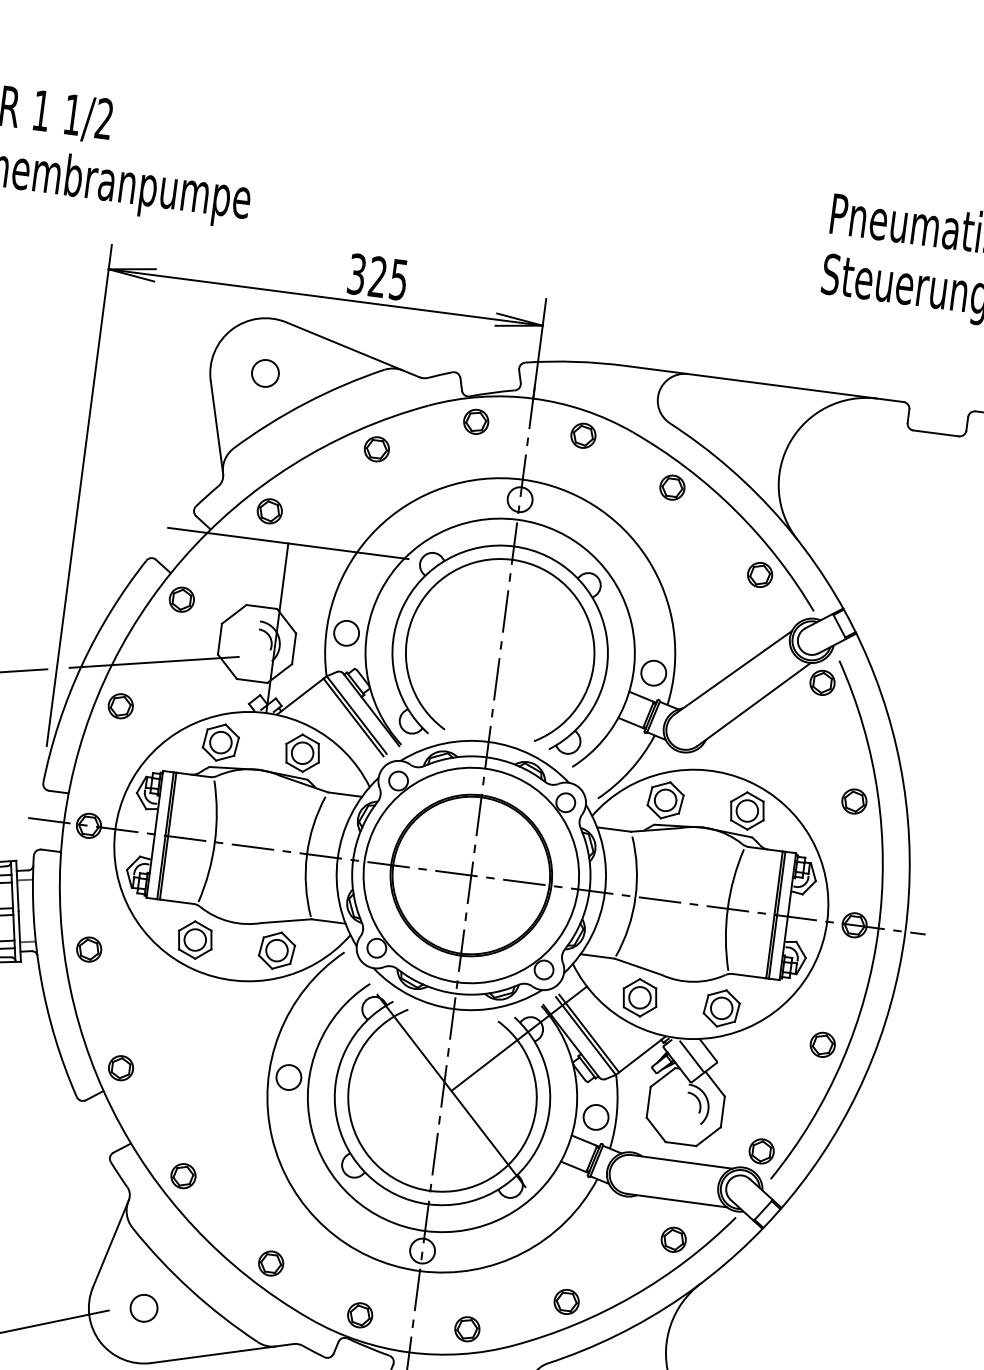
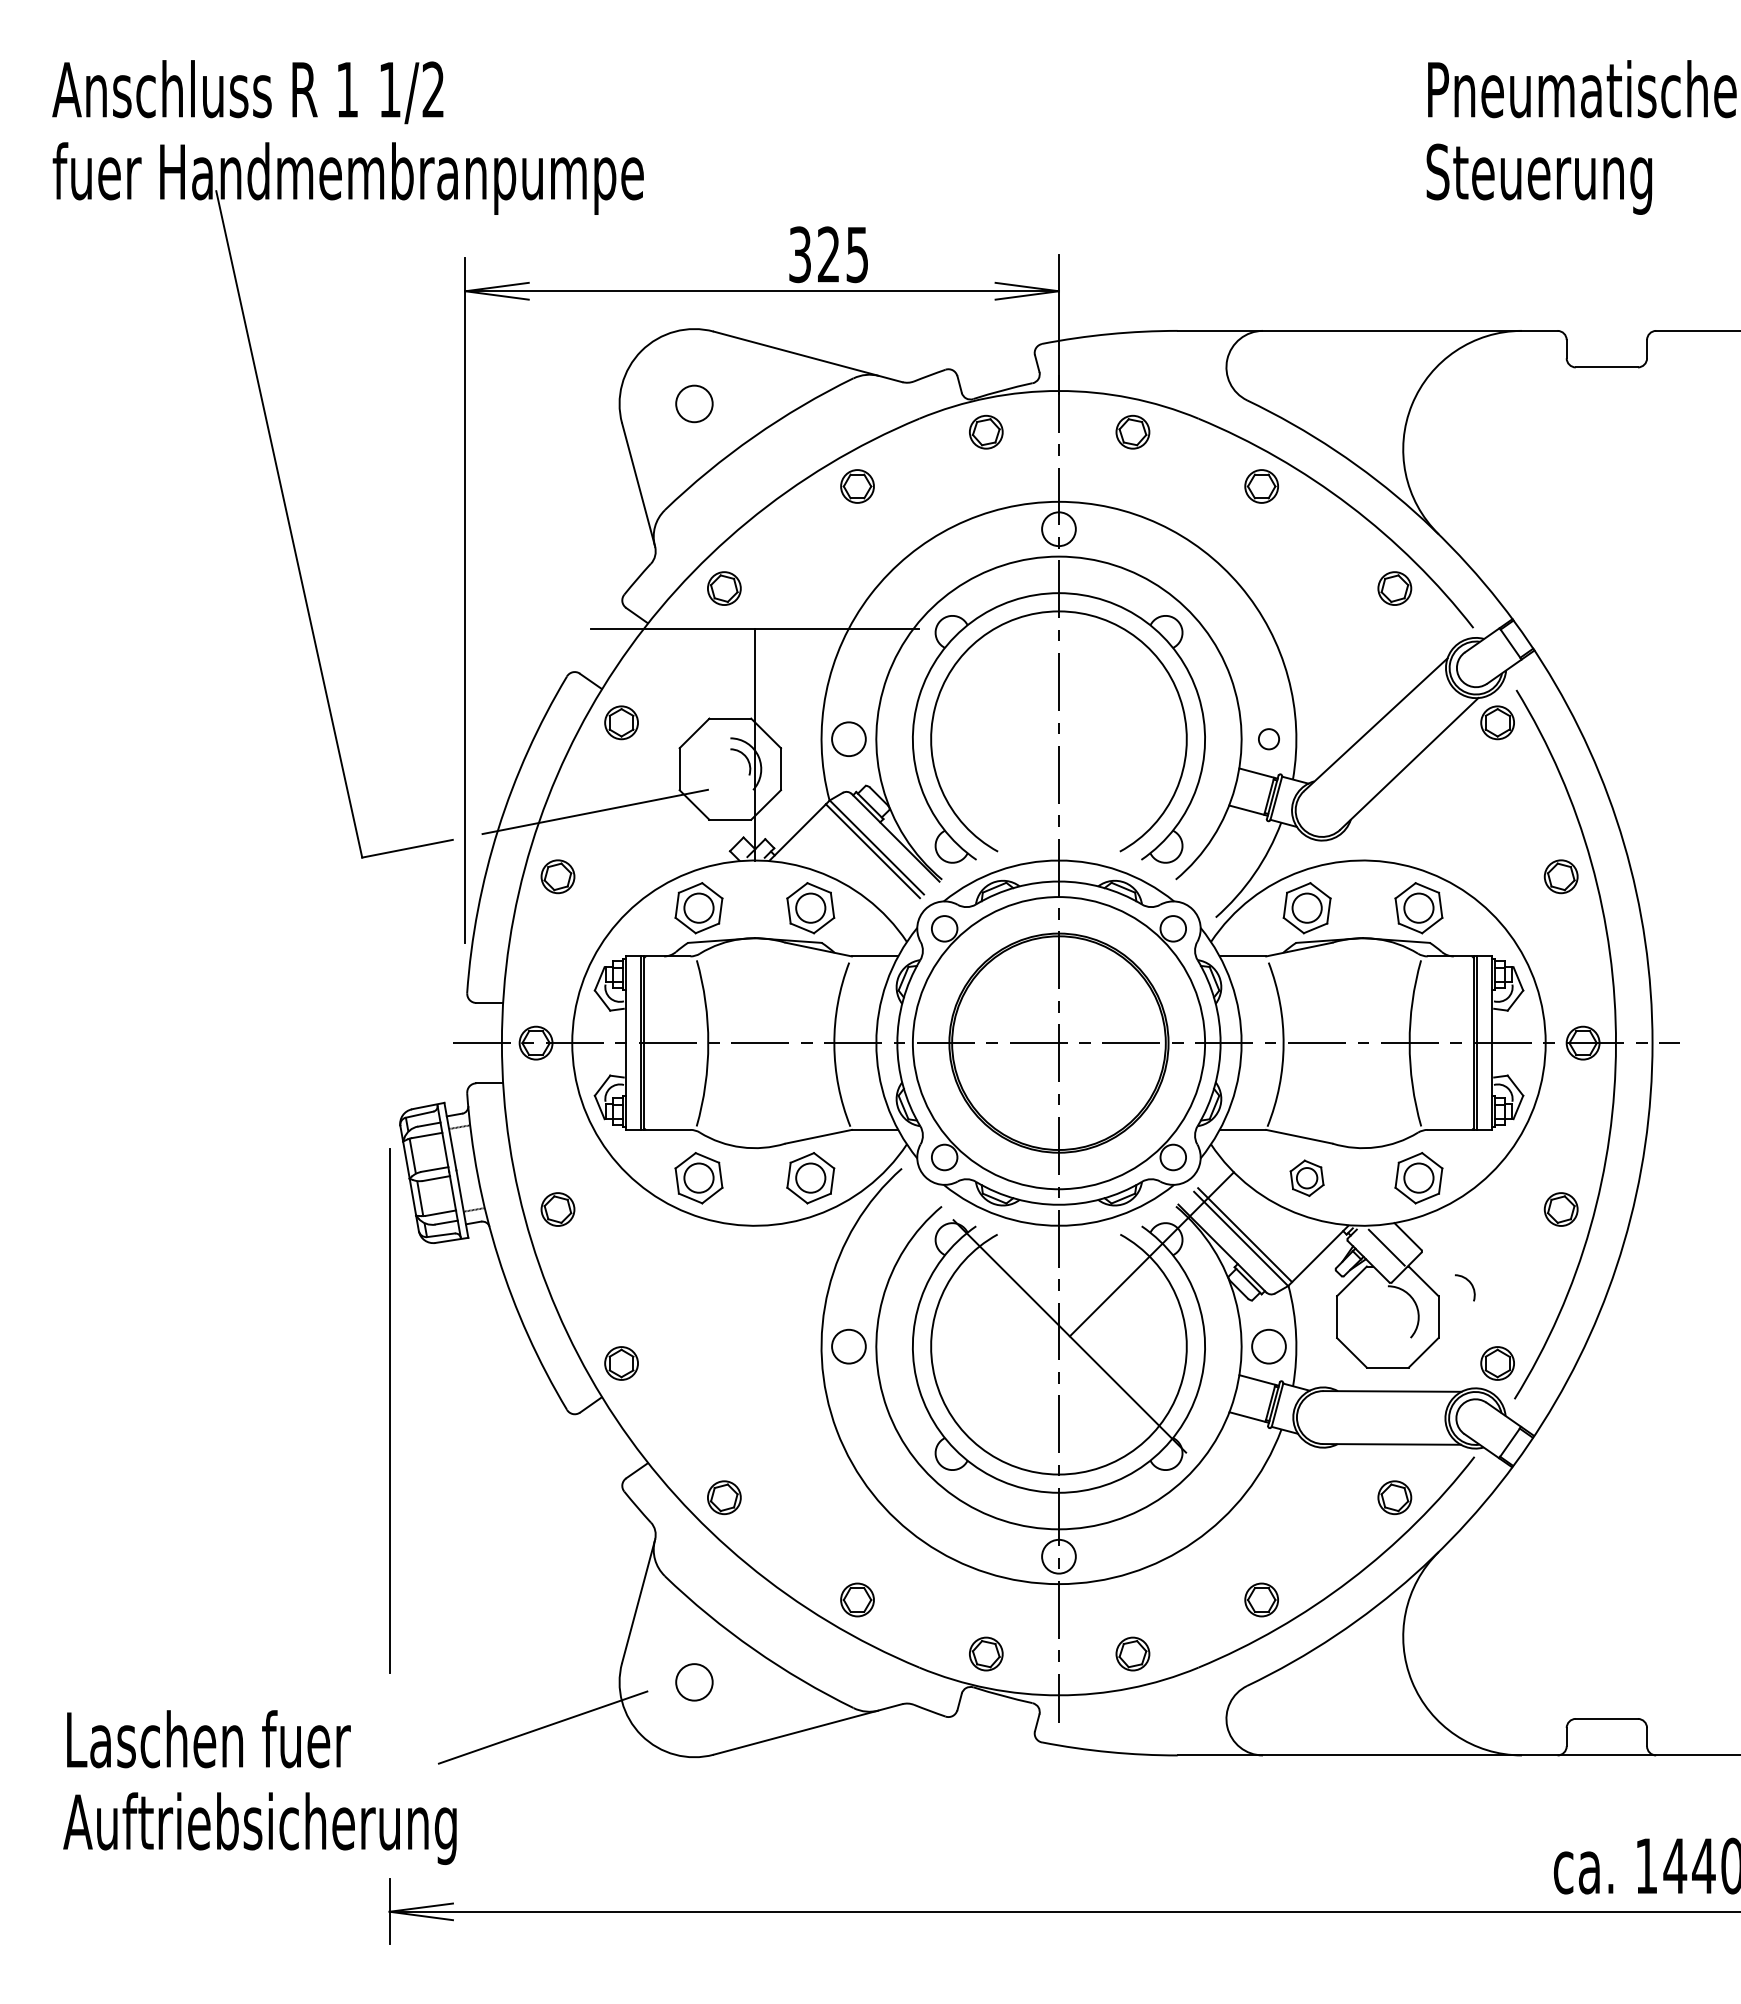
circle: (653, 673) -> (1268, 739), size x0.6
part: (639, 998) -> (1306, 1178), size x0.7
arc: (697, 1099) -> (1469, 1283), moved

